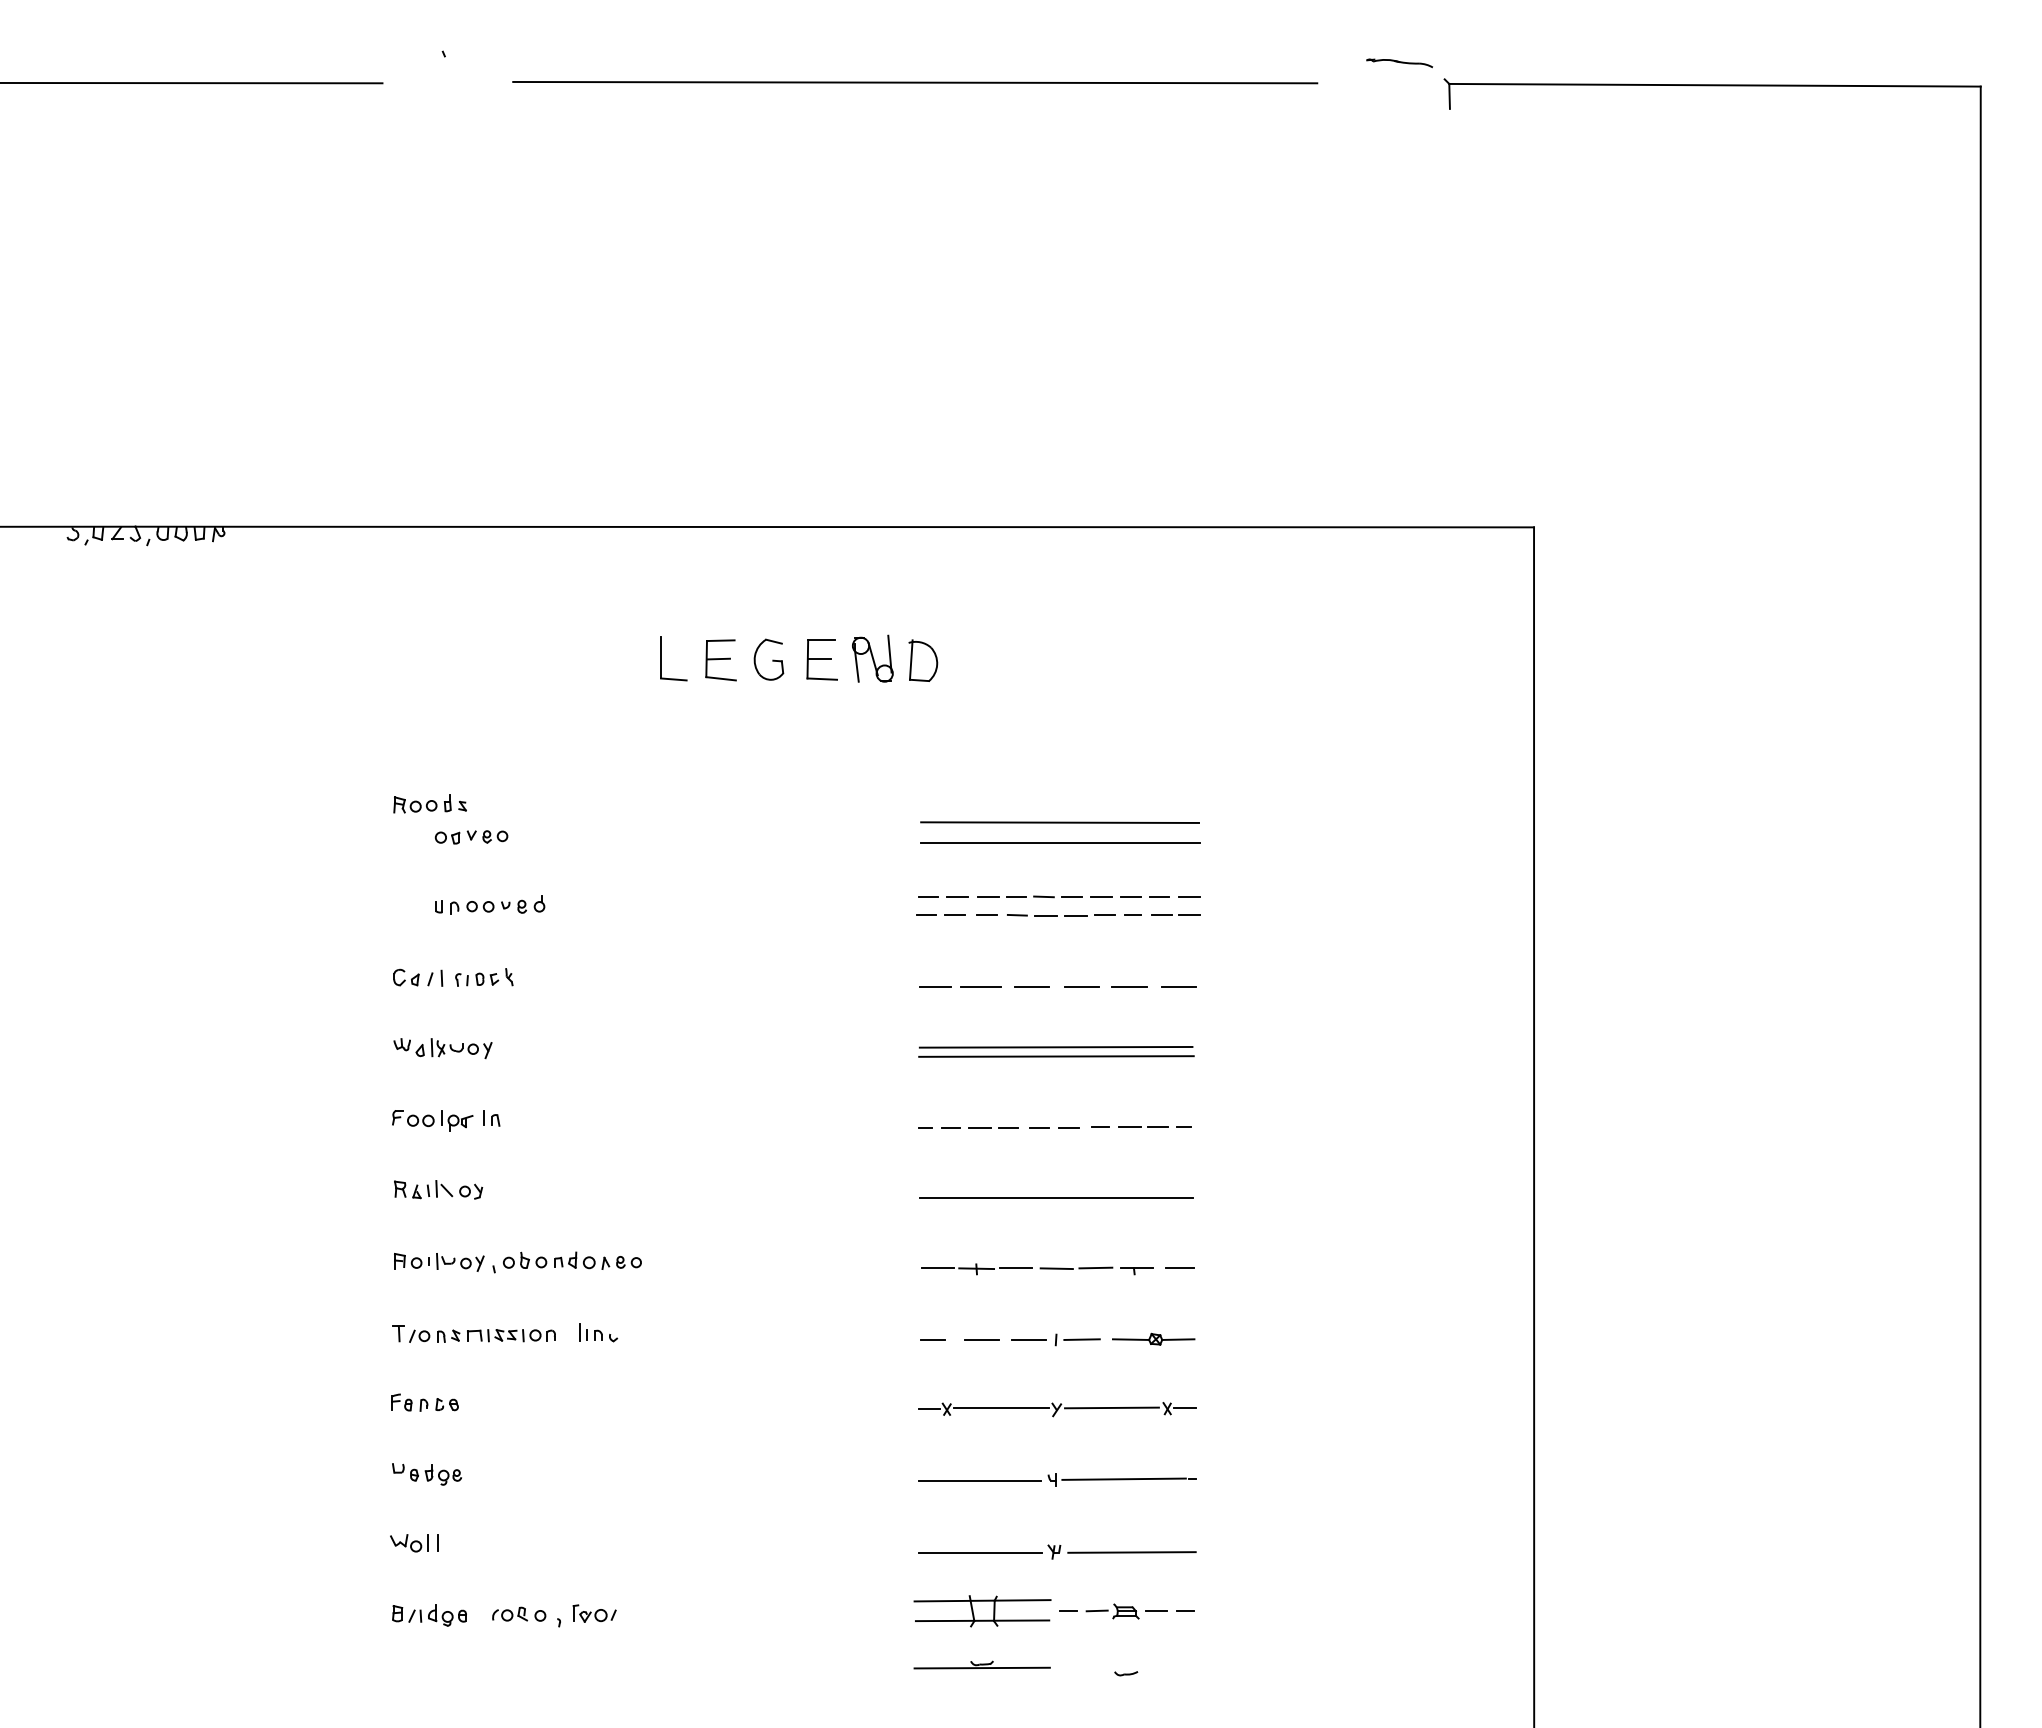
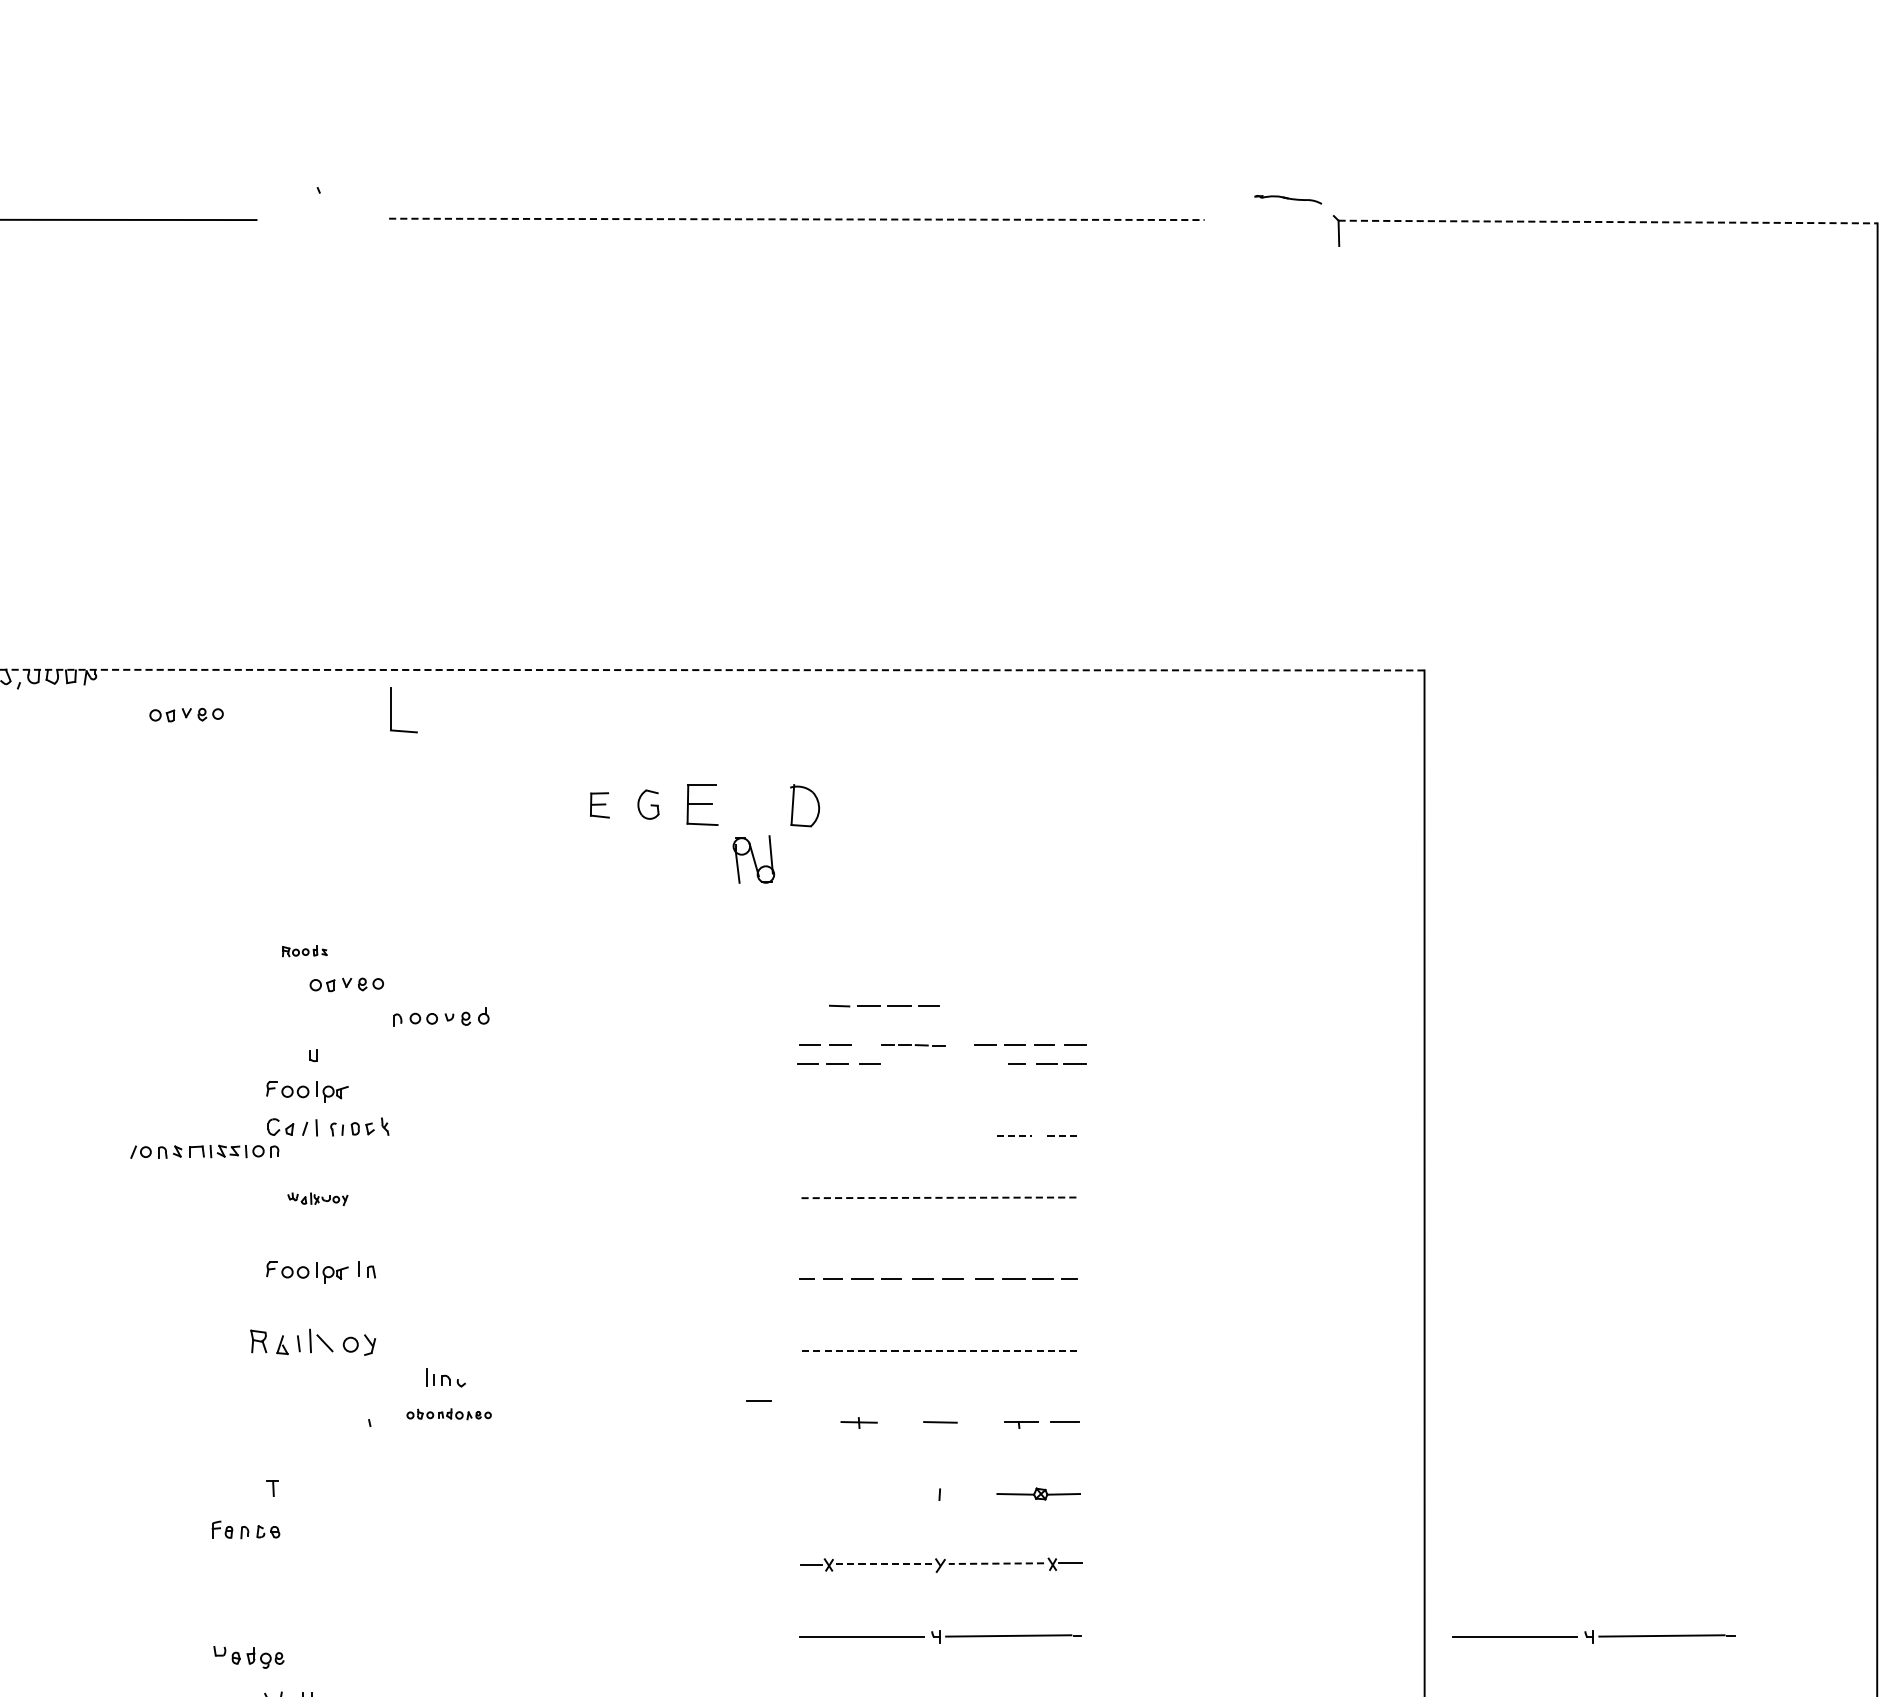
line: (915, 82) -> (797, 219), solid -> dashed
line: (1715, 85) -> (1608, 222), solid -> dashed
line: (834, 527) -> (714, 670), solid -> dashed
part: (313, 571) -> (186, 715), added
part: (661, 658) -> (391, 710), moved
part: (872, 658) -> (753, 859), moved
part: (768, 659) -> (648, 804), size x0.7
part: (720, 660) -> (599, 805), size x0.6
part: (429, 803) -> (304, 950), size x0.6
line: (1060, 822) -> (944, 969), removed
line: (1060, 843) -> (944, 991), removed
part: (1029, 896) -> (912, 1044), size x0.6
part: (497, 904) -> (441, 1016), moved
part: (1061, 915) -> (884, 1006), moved
part: (432, 942) -> (307, 1091), added
line: (935, 986) -> (817, 1136), removed
line: (981, 986) -> (864, 1136), removed
line: (1031, 986) -> (914, 1136), removed
line: (1082, 986) -> (966, 1136), removed
line: (1130, 986) -> (1015, 1136), solid -> dashed
line: (1178, 986) -> (1063, 1136), solid -> dashed
line: (1056, 1047) -> (940, 1198), solid -> dashed
part: (442, 1048) -> (317, 1199), size x0.6
line: (1056, 1056) -> (940, 1207), removed
part: (438, 1189) -> (313, 1342), size x1.4
line: (1057, 1198) -> (941, 1351), solid -> dashed
part: (572, 1260) -> (449, 1414), size x0.6
part: (439, 1262) -> (314, 1416), removed
line: (1095, 1267) -> (979, 1421), removed
line: (937, 1268) -> (819, 1422), removed
line: (1015, 1268) -> (898, 1422), removed
part: (598, 1332) -> (446, 1377), moved
part: (482, 1335) -> (204, 1151), moved
line: (932, 1339) -> (758, 1400), moved
line: (982, 1339) -> (865, 1494), removed
line: (1028, 1339) -> (911, 1494), removed
line: (1081, 1339) -> (965, 1494), removed
part: (424, 1402) -> (245, 1529), moved
line: (1111, 1407) -> (995, 1563), solid -> dashed
line: (1001, 1408) -> (884, 1564), solid -> dashed
part: (426, 1474) -> (248, 1657), moved
part: (1701, 1479) -> (1594, 1636), added

